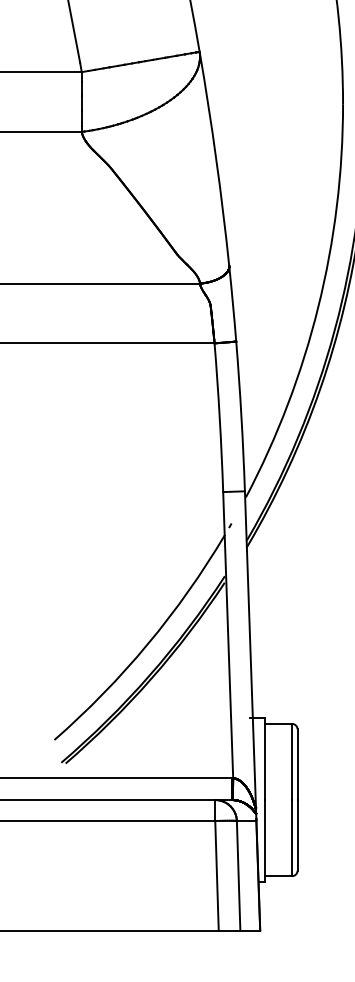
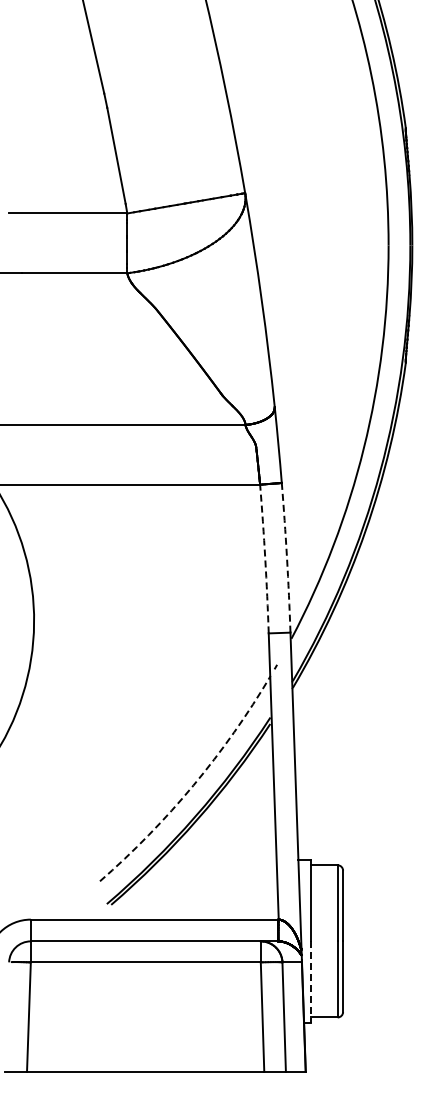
arc: (241, 416) -> (287, 557), solid -> dashed
arc: (219, 418) -> (265, 559), solid -> dashed
arc: (147, 644) -> (193, 785), solid -> dashed
line: (264, 841) -> (310, 982), solid -> dashed

